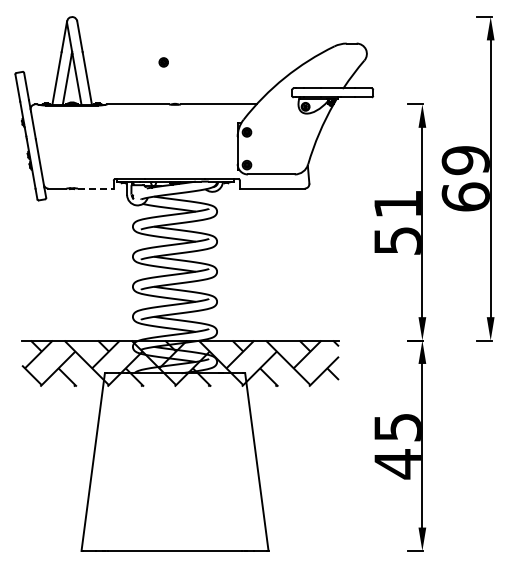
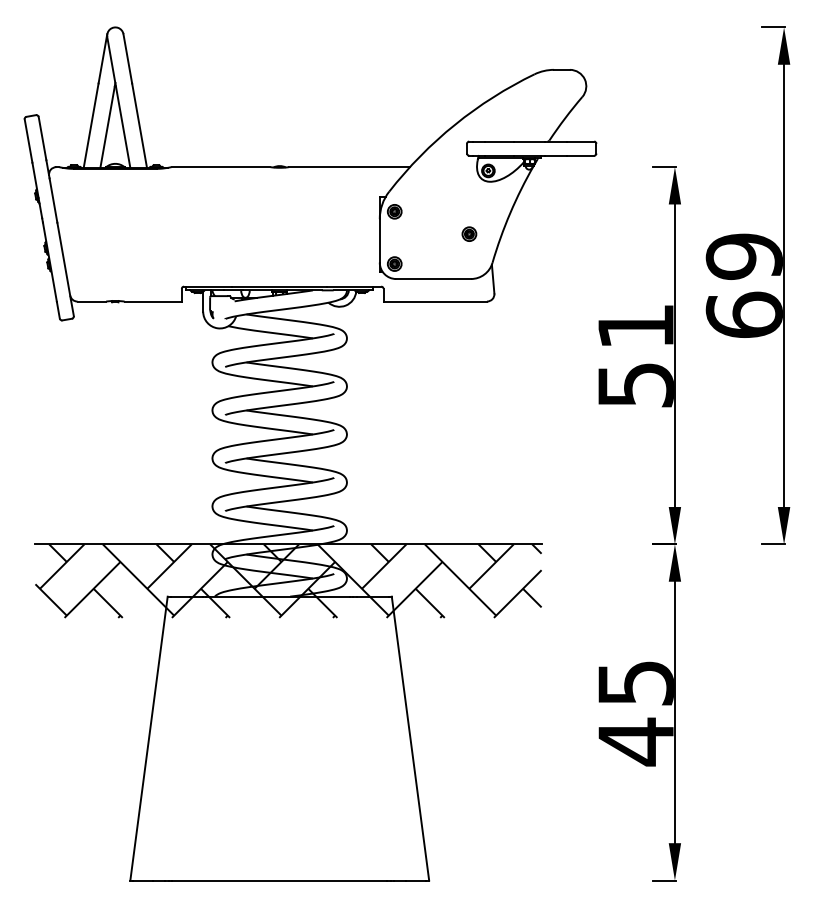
part: (163, 62) -> (469, 234), moved
line: (95, 188) -> (152, 301), dashed -> solid

